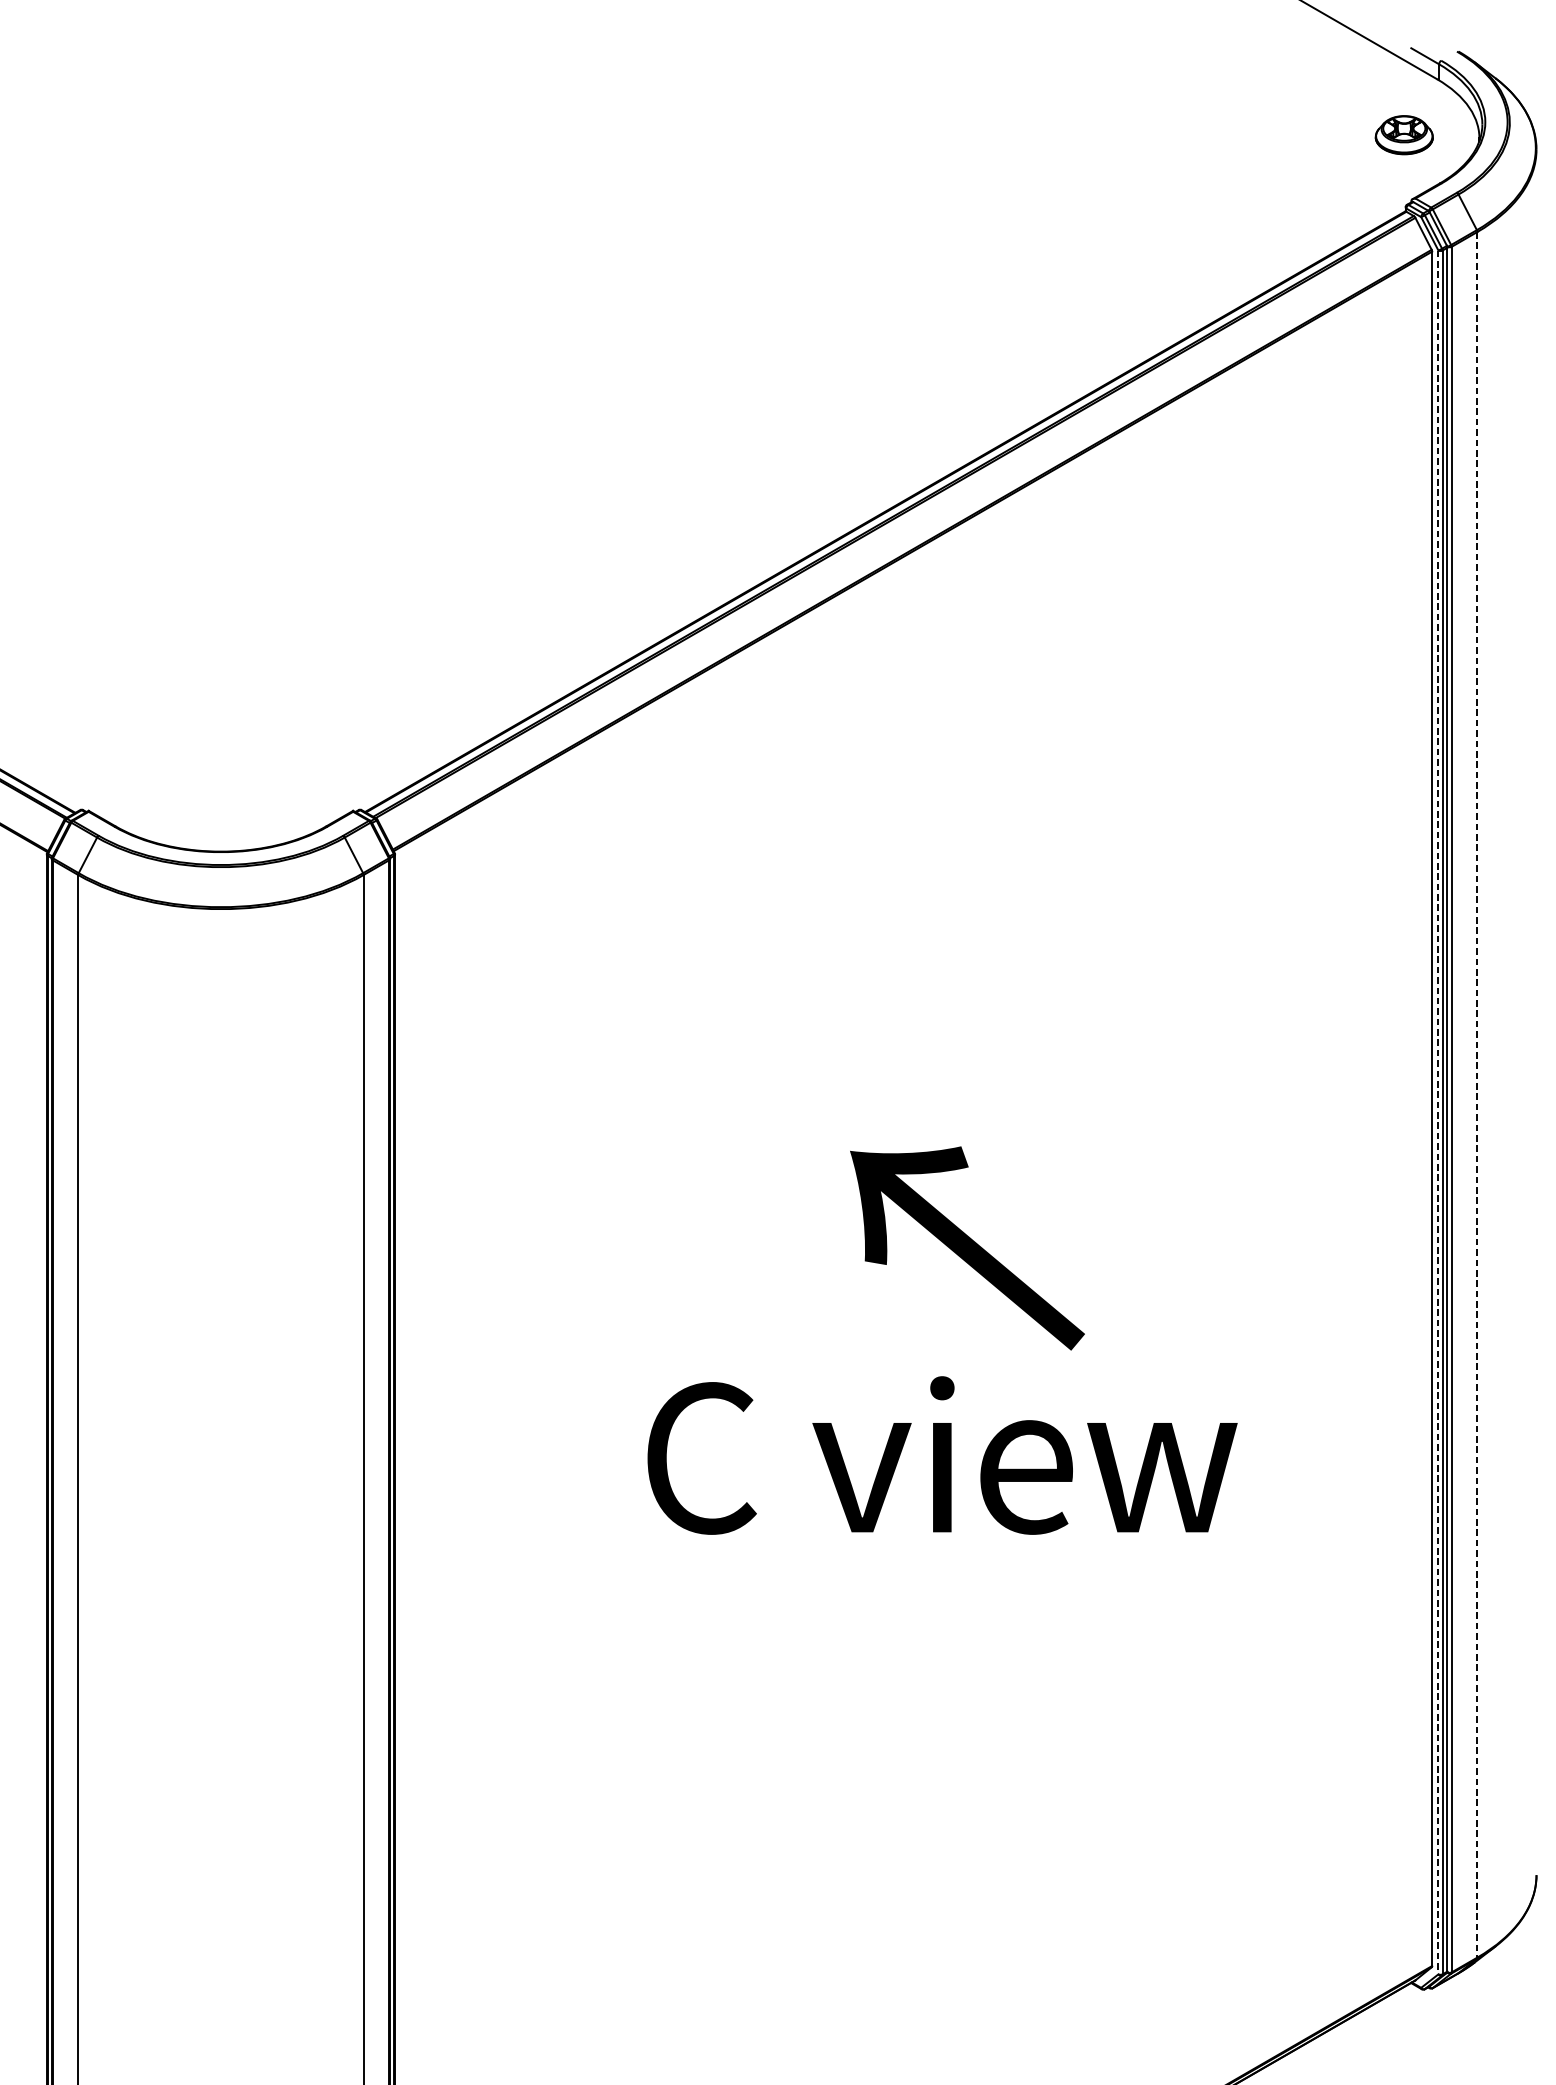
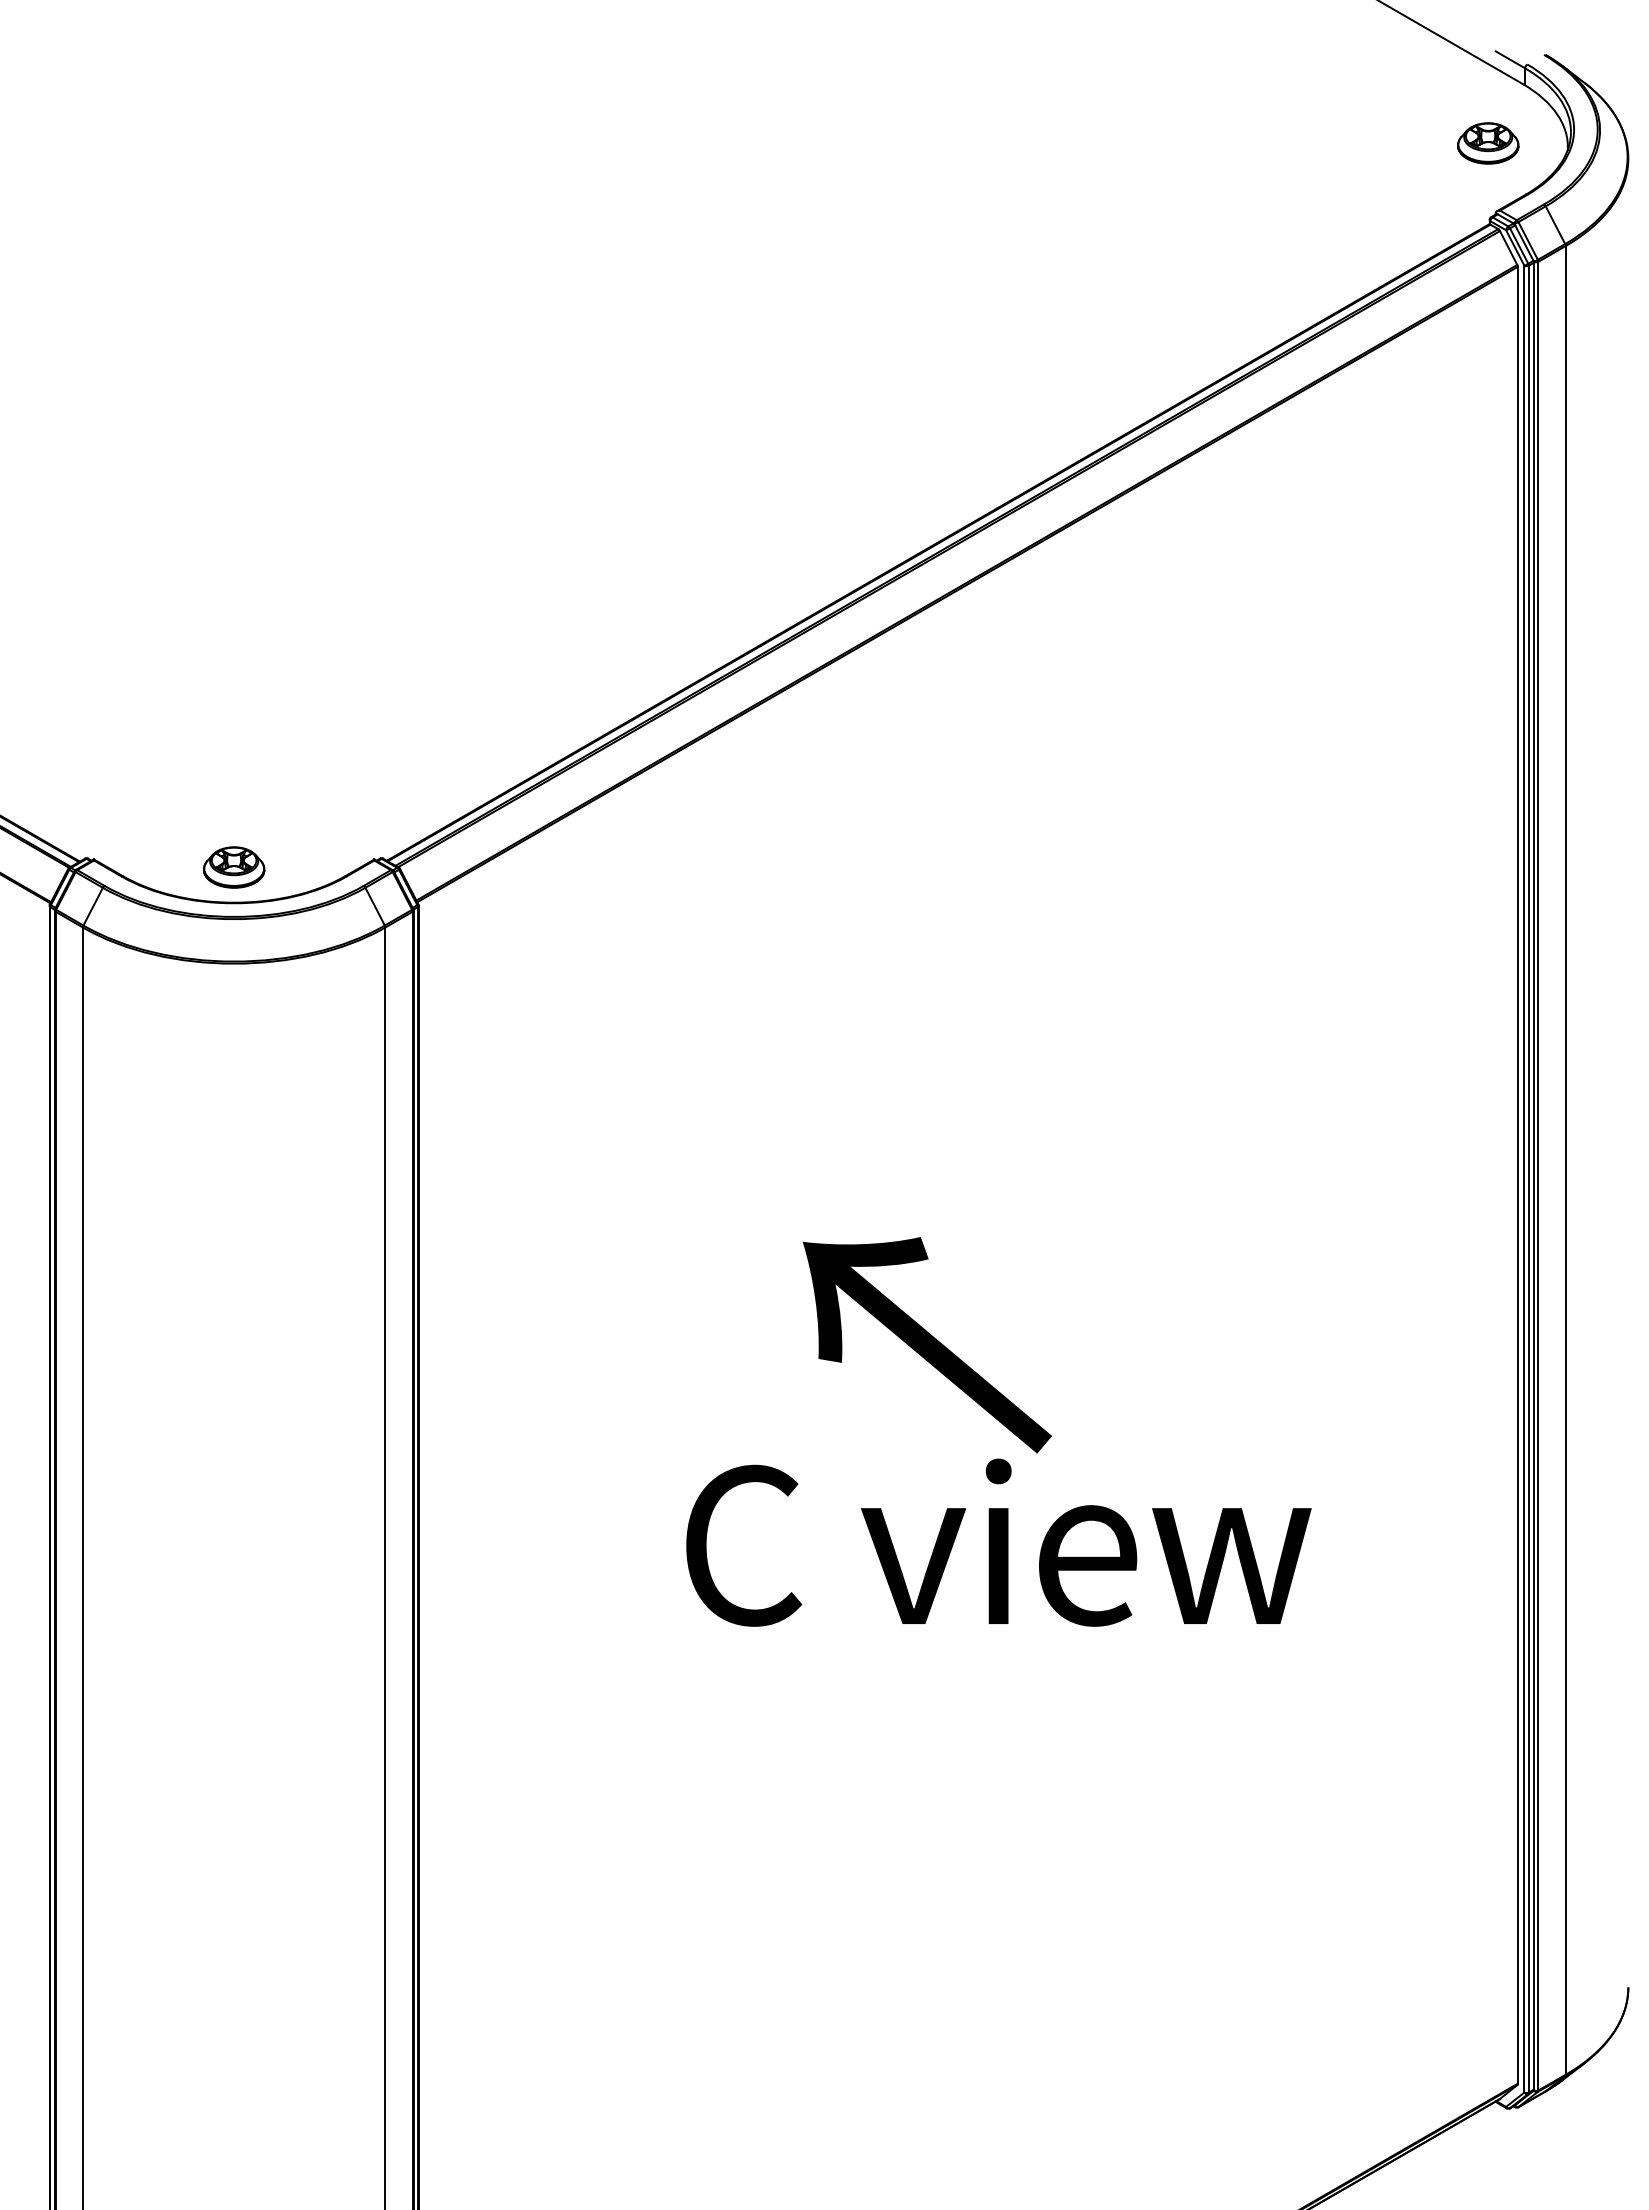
part: (221, 818) -> (234, 867), added
line: (1477, 1094) -> (1565, 1160), dashed -> solid
line: (1438, 1112) -> (1524, 1179), dashed -> solid
text: (966, 1248) -> (926, 1345), moved

